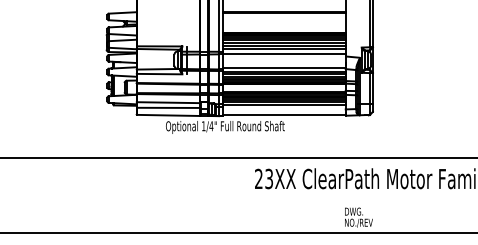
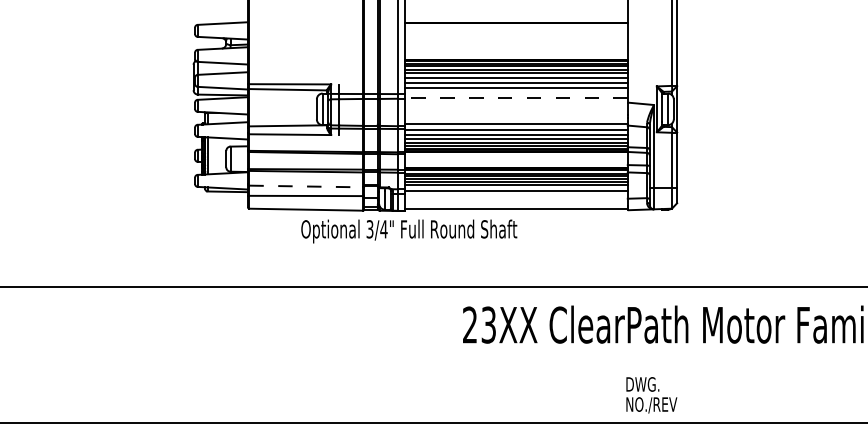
line: (283, 53) -> (514, 97), solid -> dashed
line: (169, 102) -> (307, 186), solid -> dashed
text: (203, 126) -> (369, 229), 1/4" -> 3/4"

